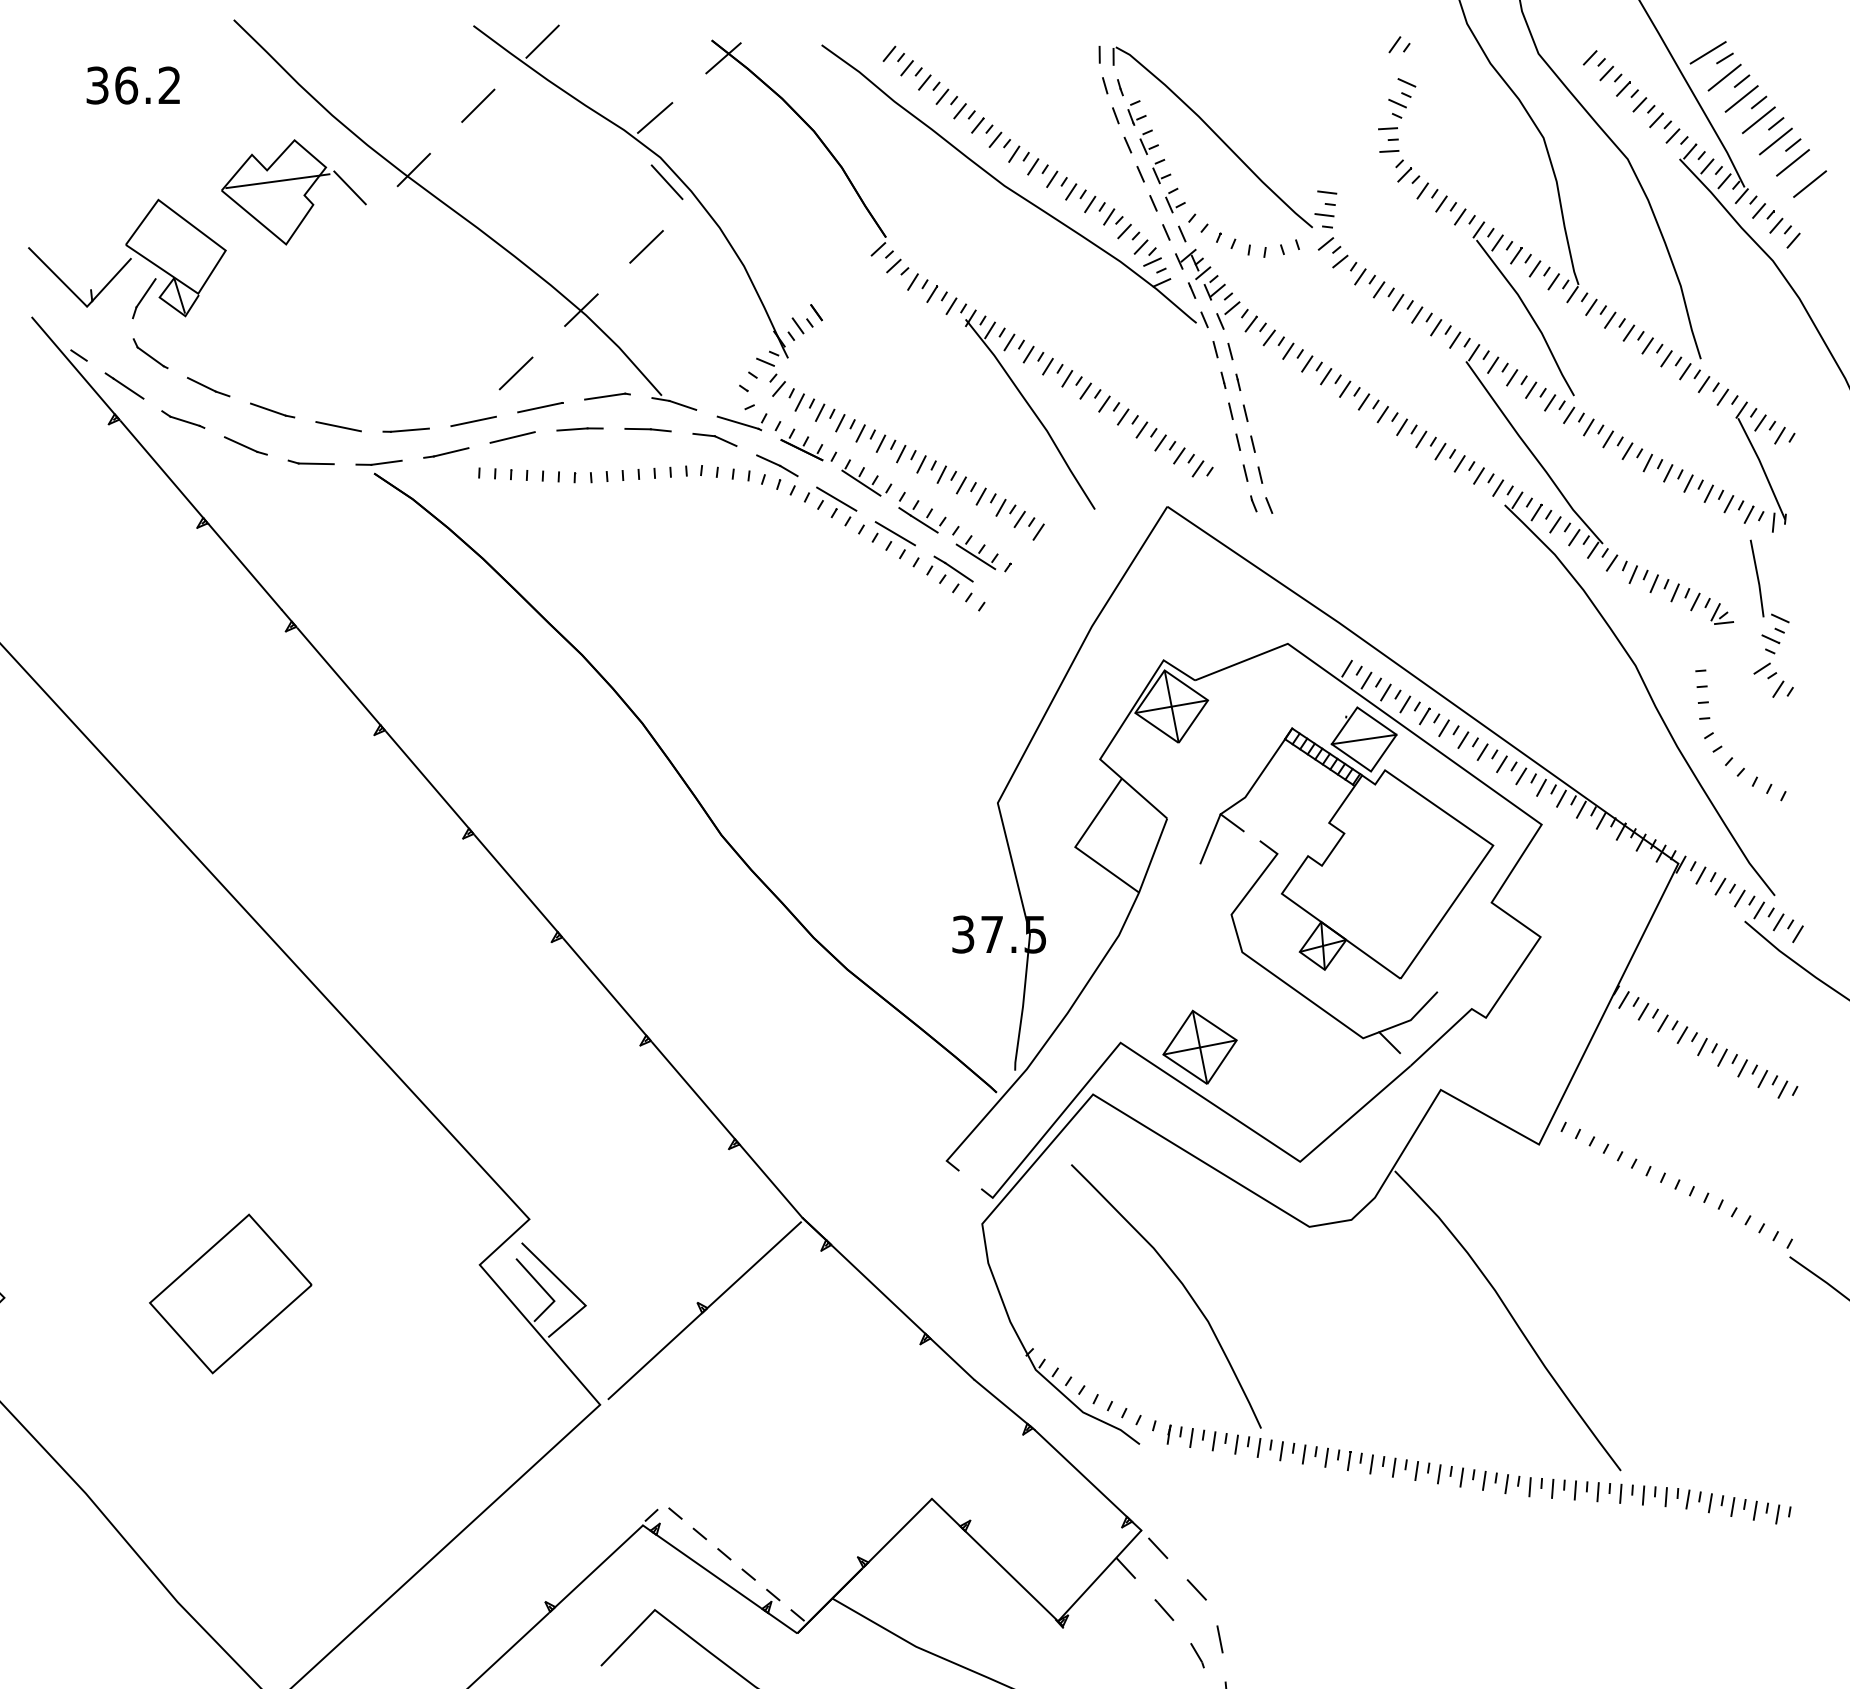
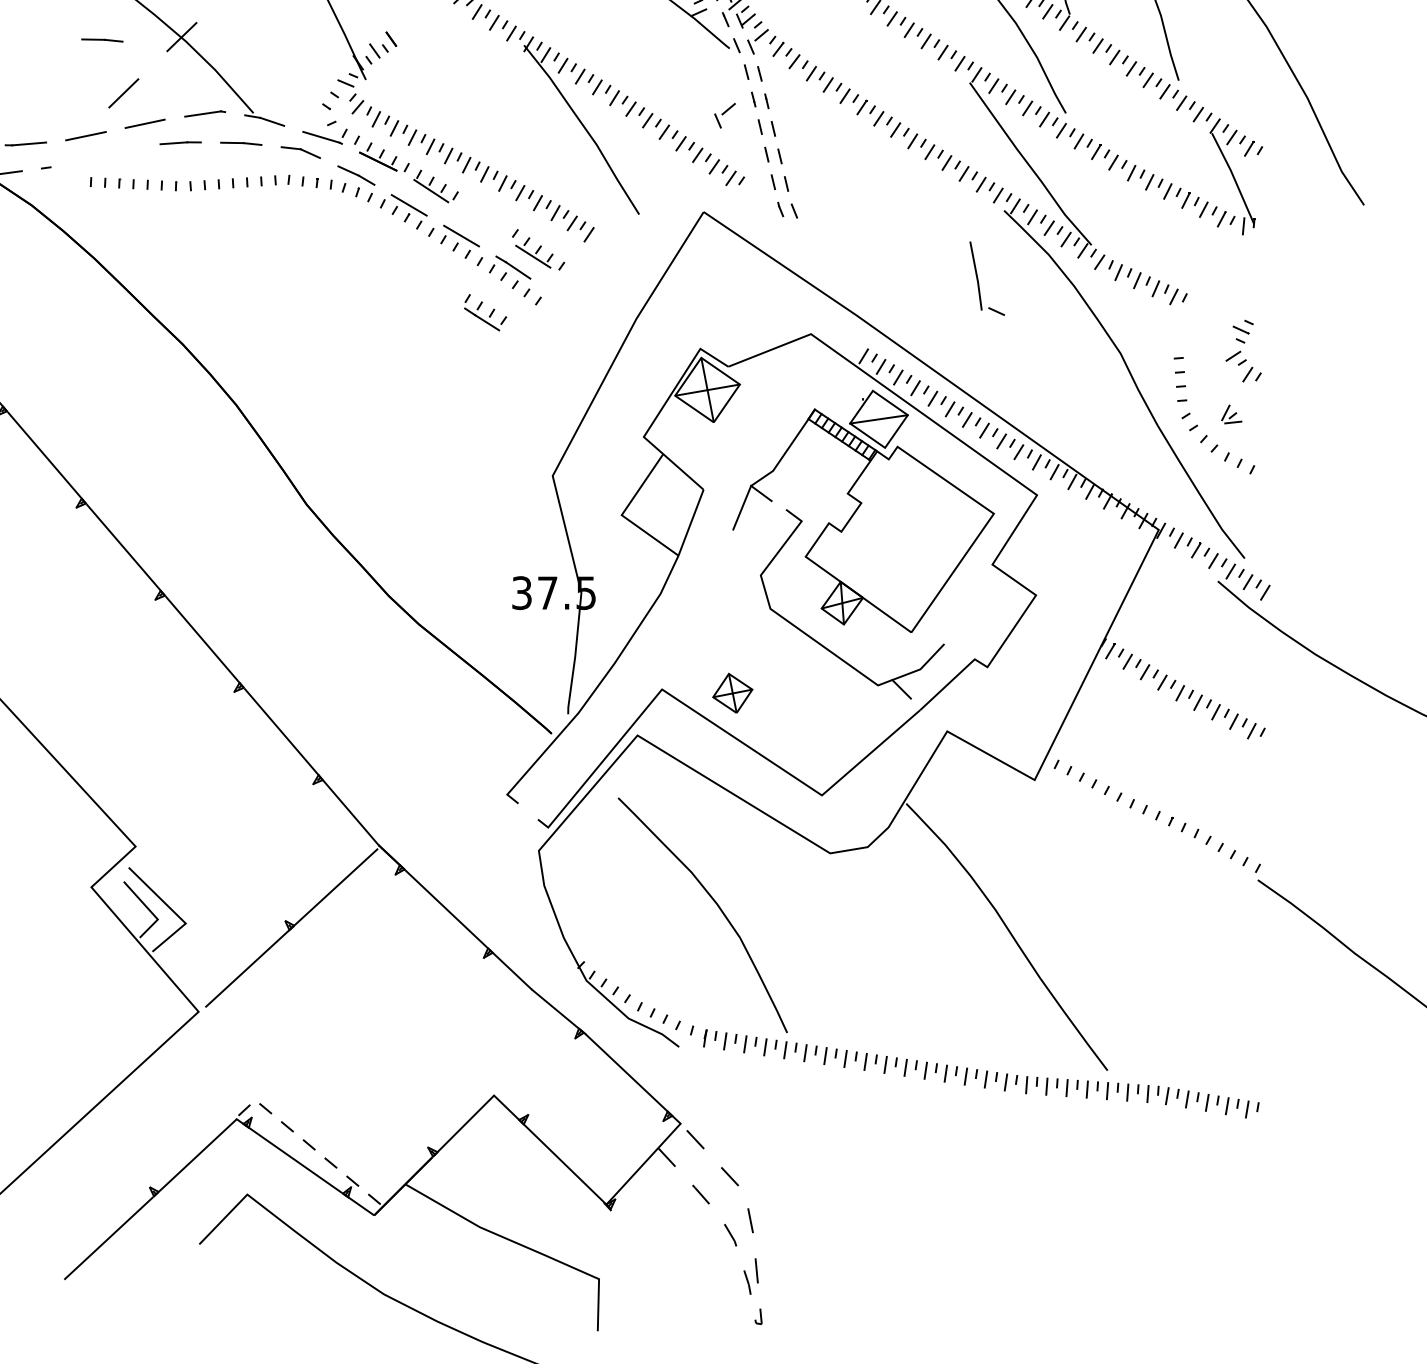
part: (491, 314) -> (101, 40), added
part: (1191, 398) -> (725, 115), added
line: (512, 437) -> (120, 150), removed
line: (450, 452) -> (65, 163), removed
part: (922, 512) -> (485, 312), moved
part: (1760, 584) -> (979, 281), moved
part: (1722, 613) -> (1231, 414), moved
part: (1199, 1046) -> (732, 692), size x0.6

